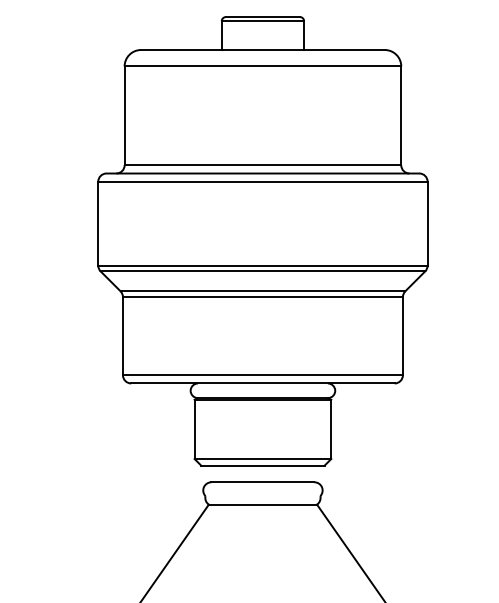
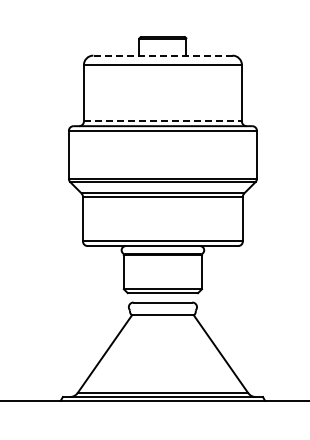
line: (262, 49) -> (162, 55), solid -> dashed
line: (263, 165) -> (163, 121), solid -> dashed

